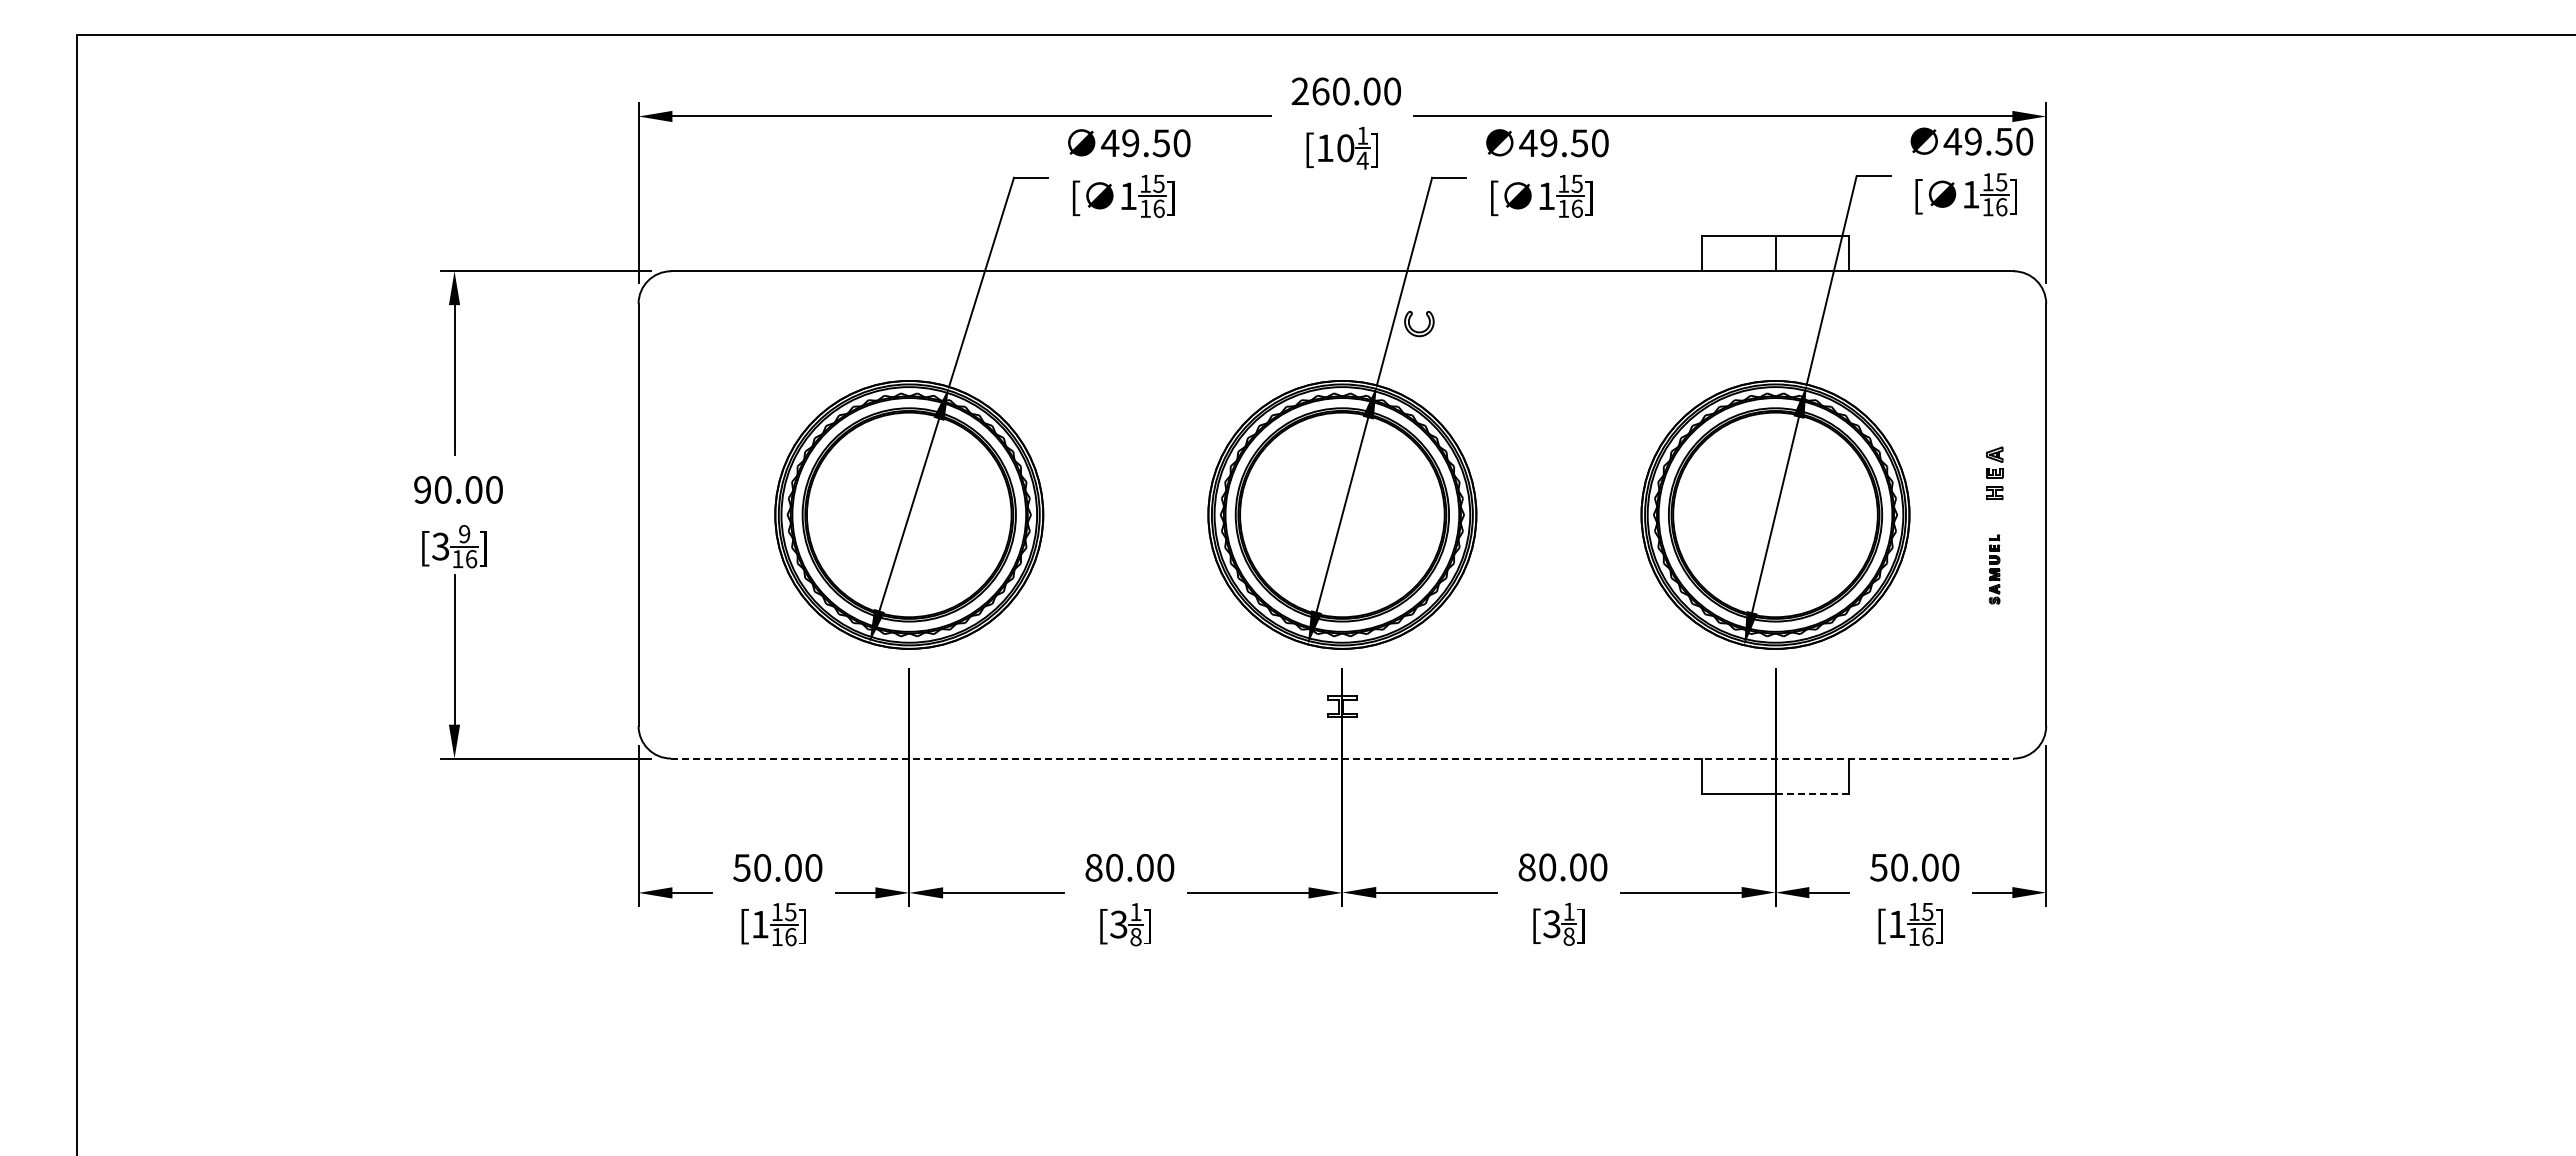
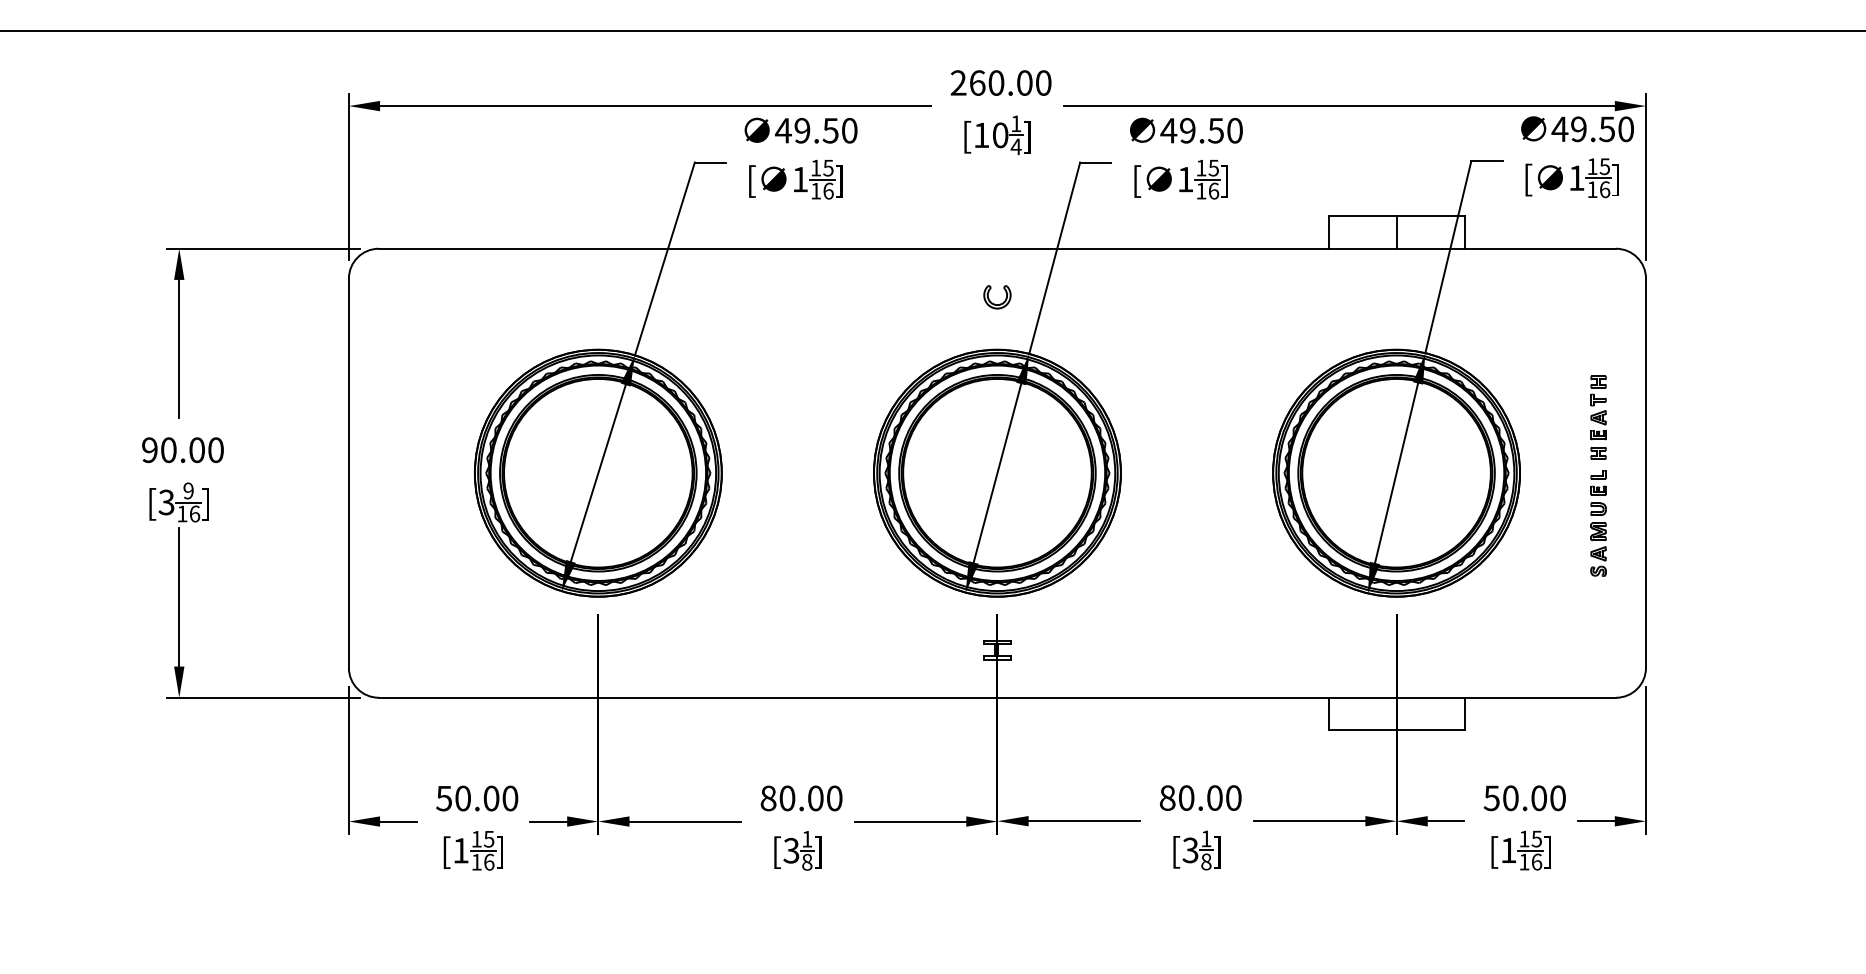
part: (1419, 331) -> (997, 304), moved
part: (1994, 425) -> (1598, 390), added
part: (1994, 569) -> (1598, 523), size x1.67
line: (1342, 758) -> (997, 697), dashed -> solid
line: (1812, 793) -> (1430, 729), dashed -> solid

